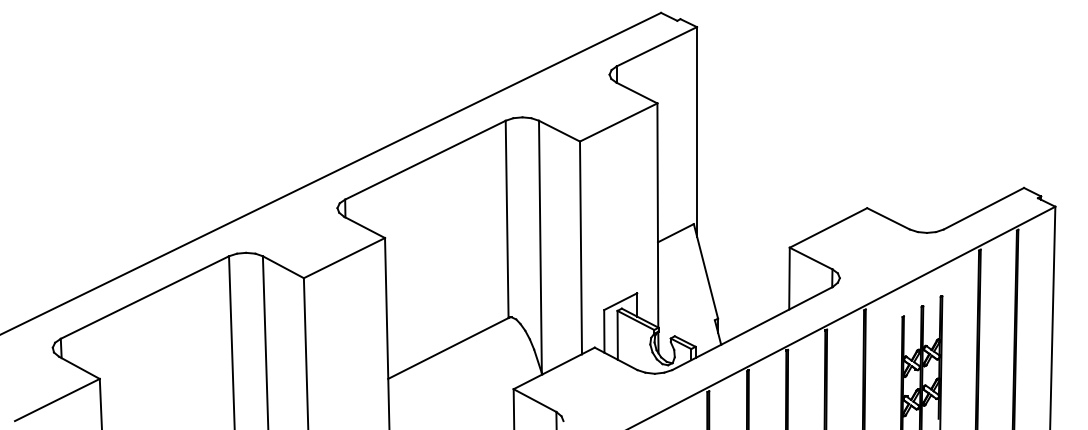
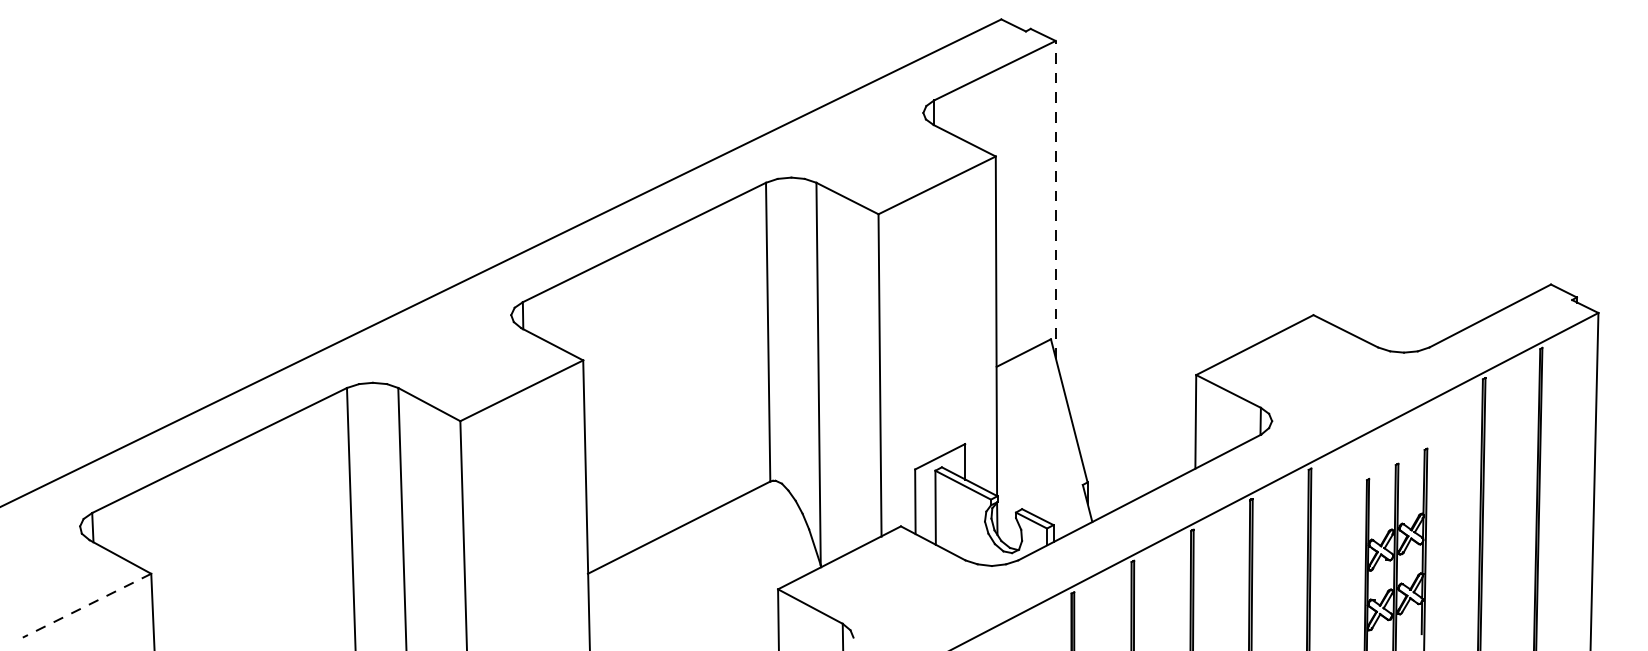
line: (696, 132) -> (1054, 200), solid -> dashed
line: (56, 400) -> (85, 606), solid -> dashed

